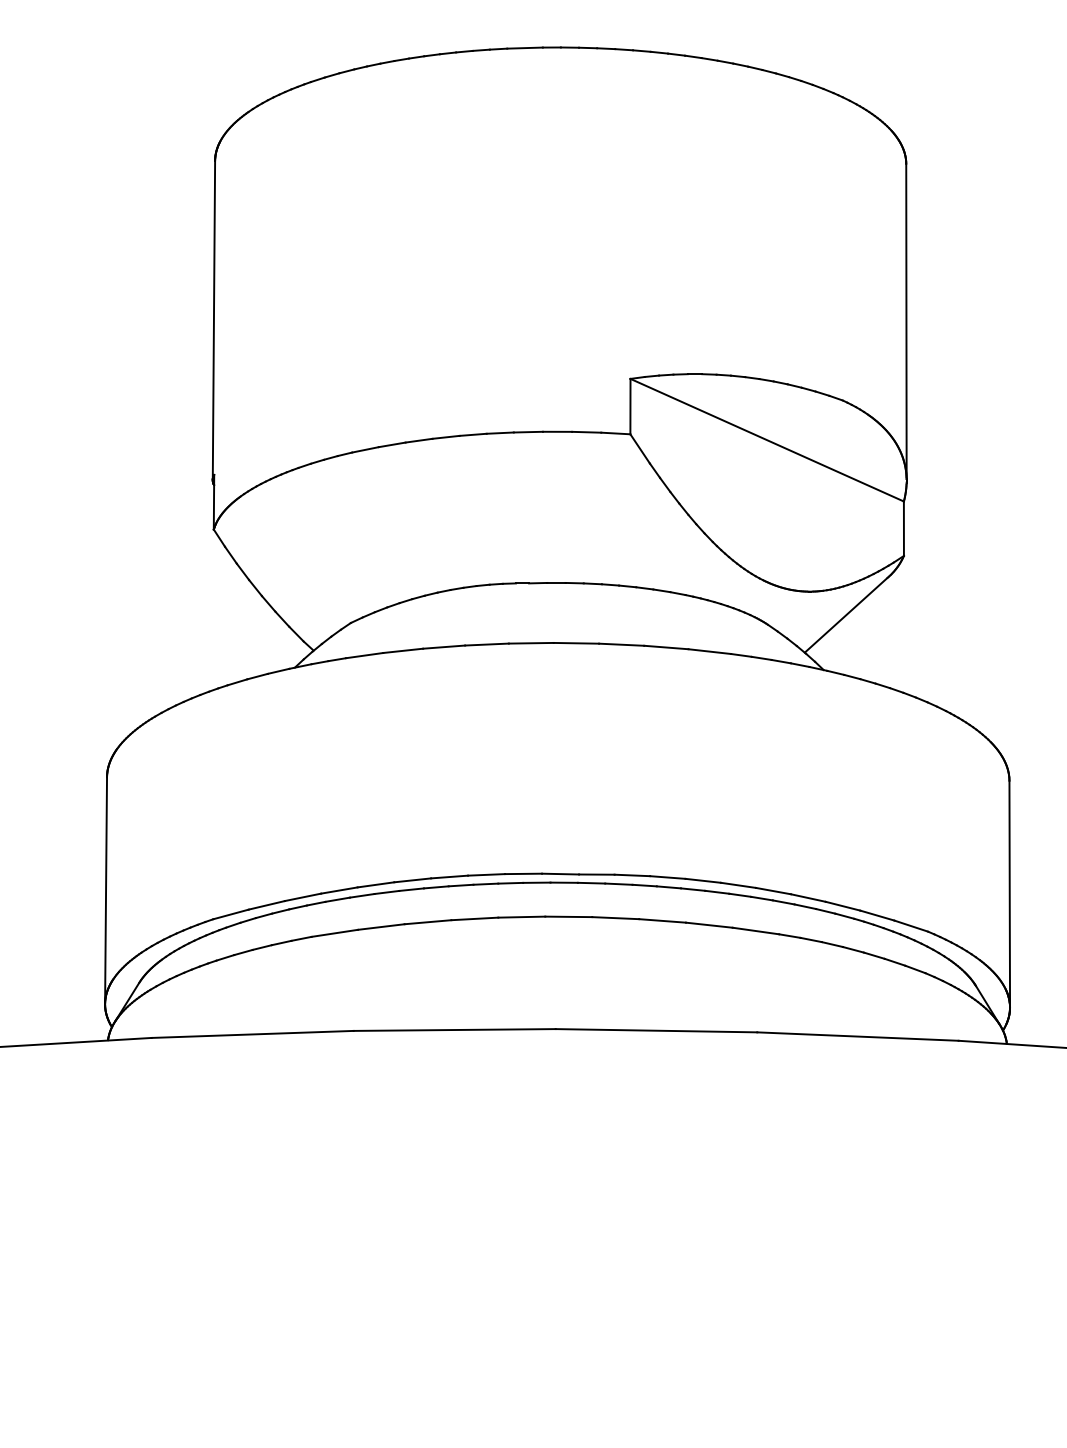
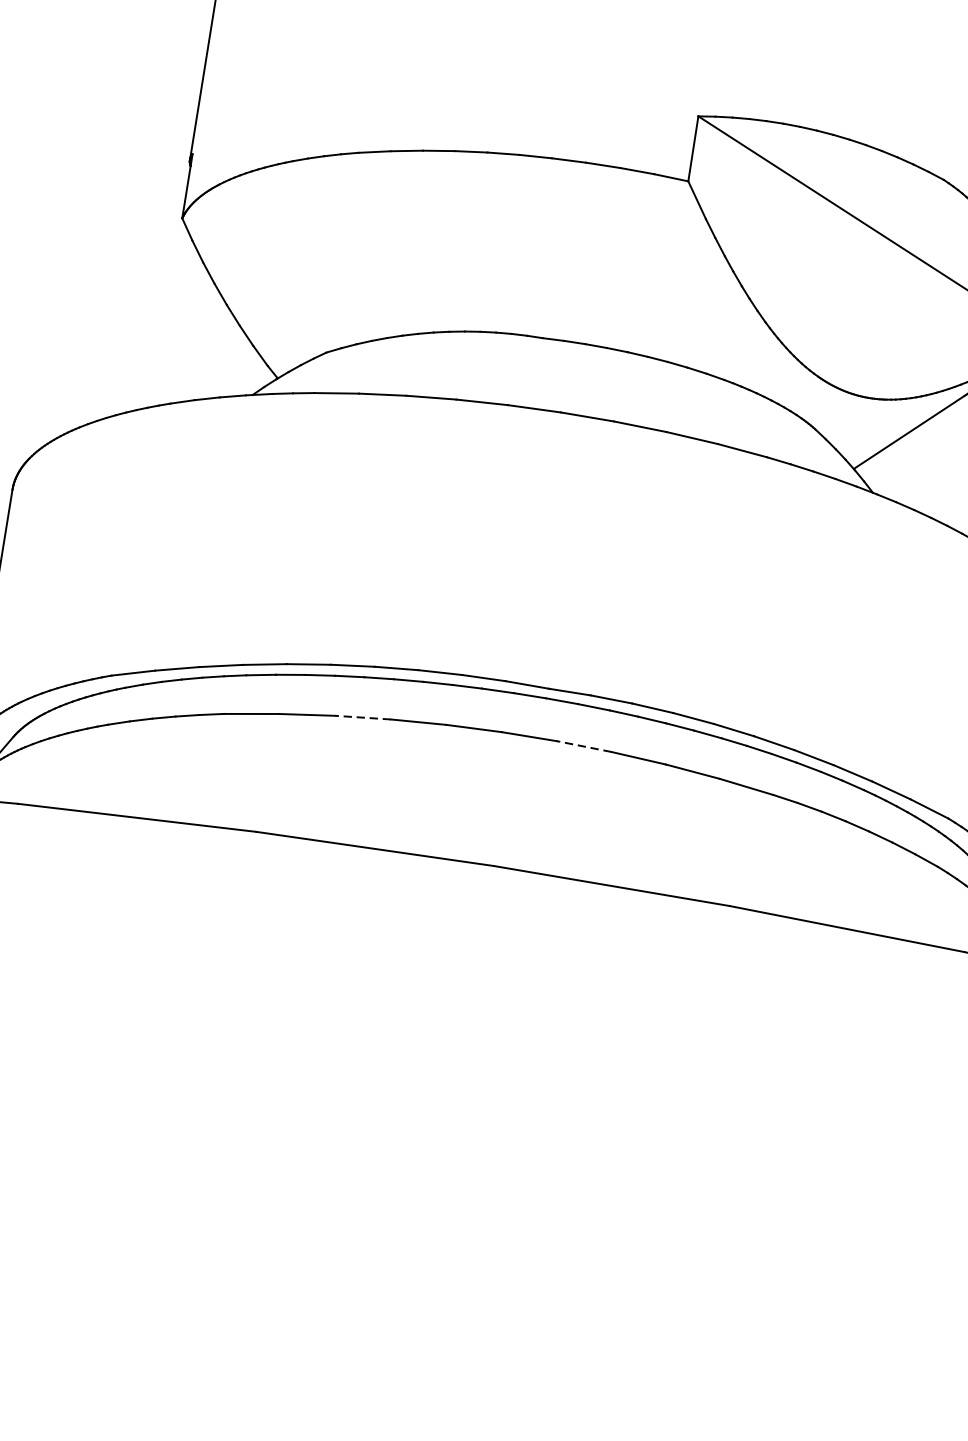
line: (615, 918) -> (583, 746), solid -> dashed
line: (427, 922) -> (362, 717), solid -> dashed

